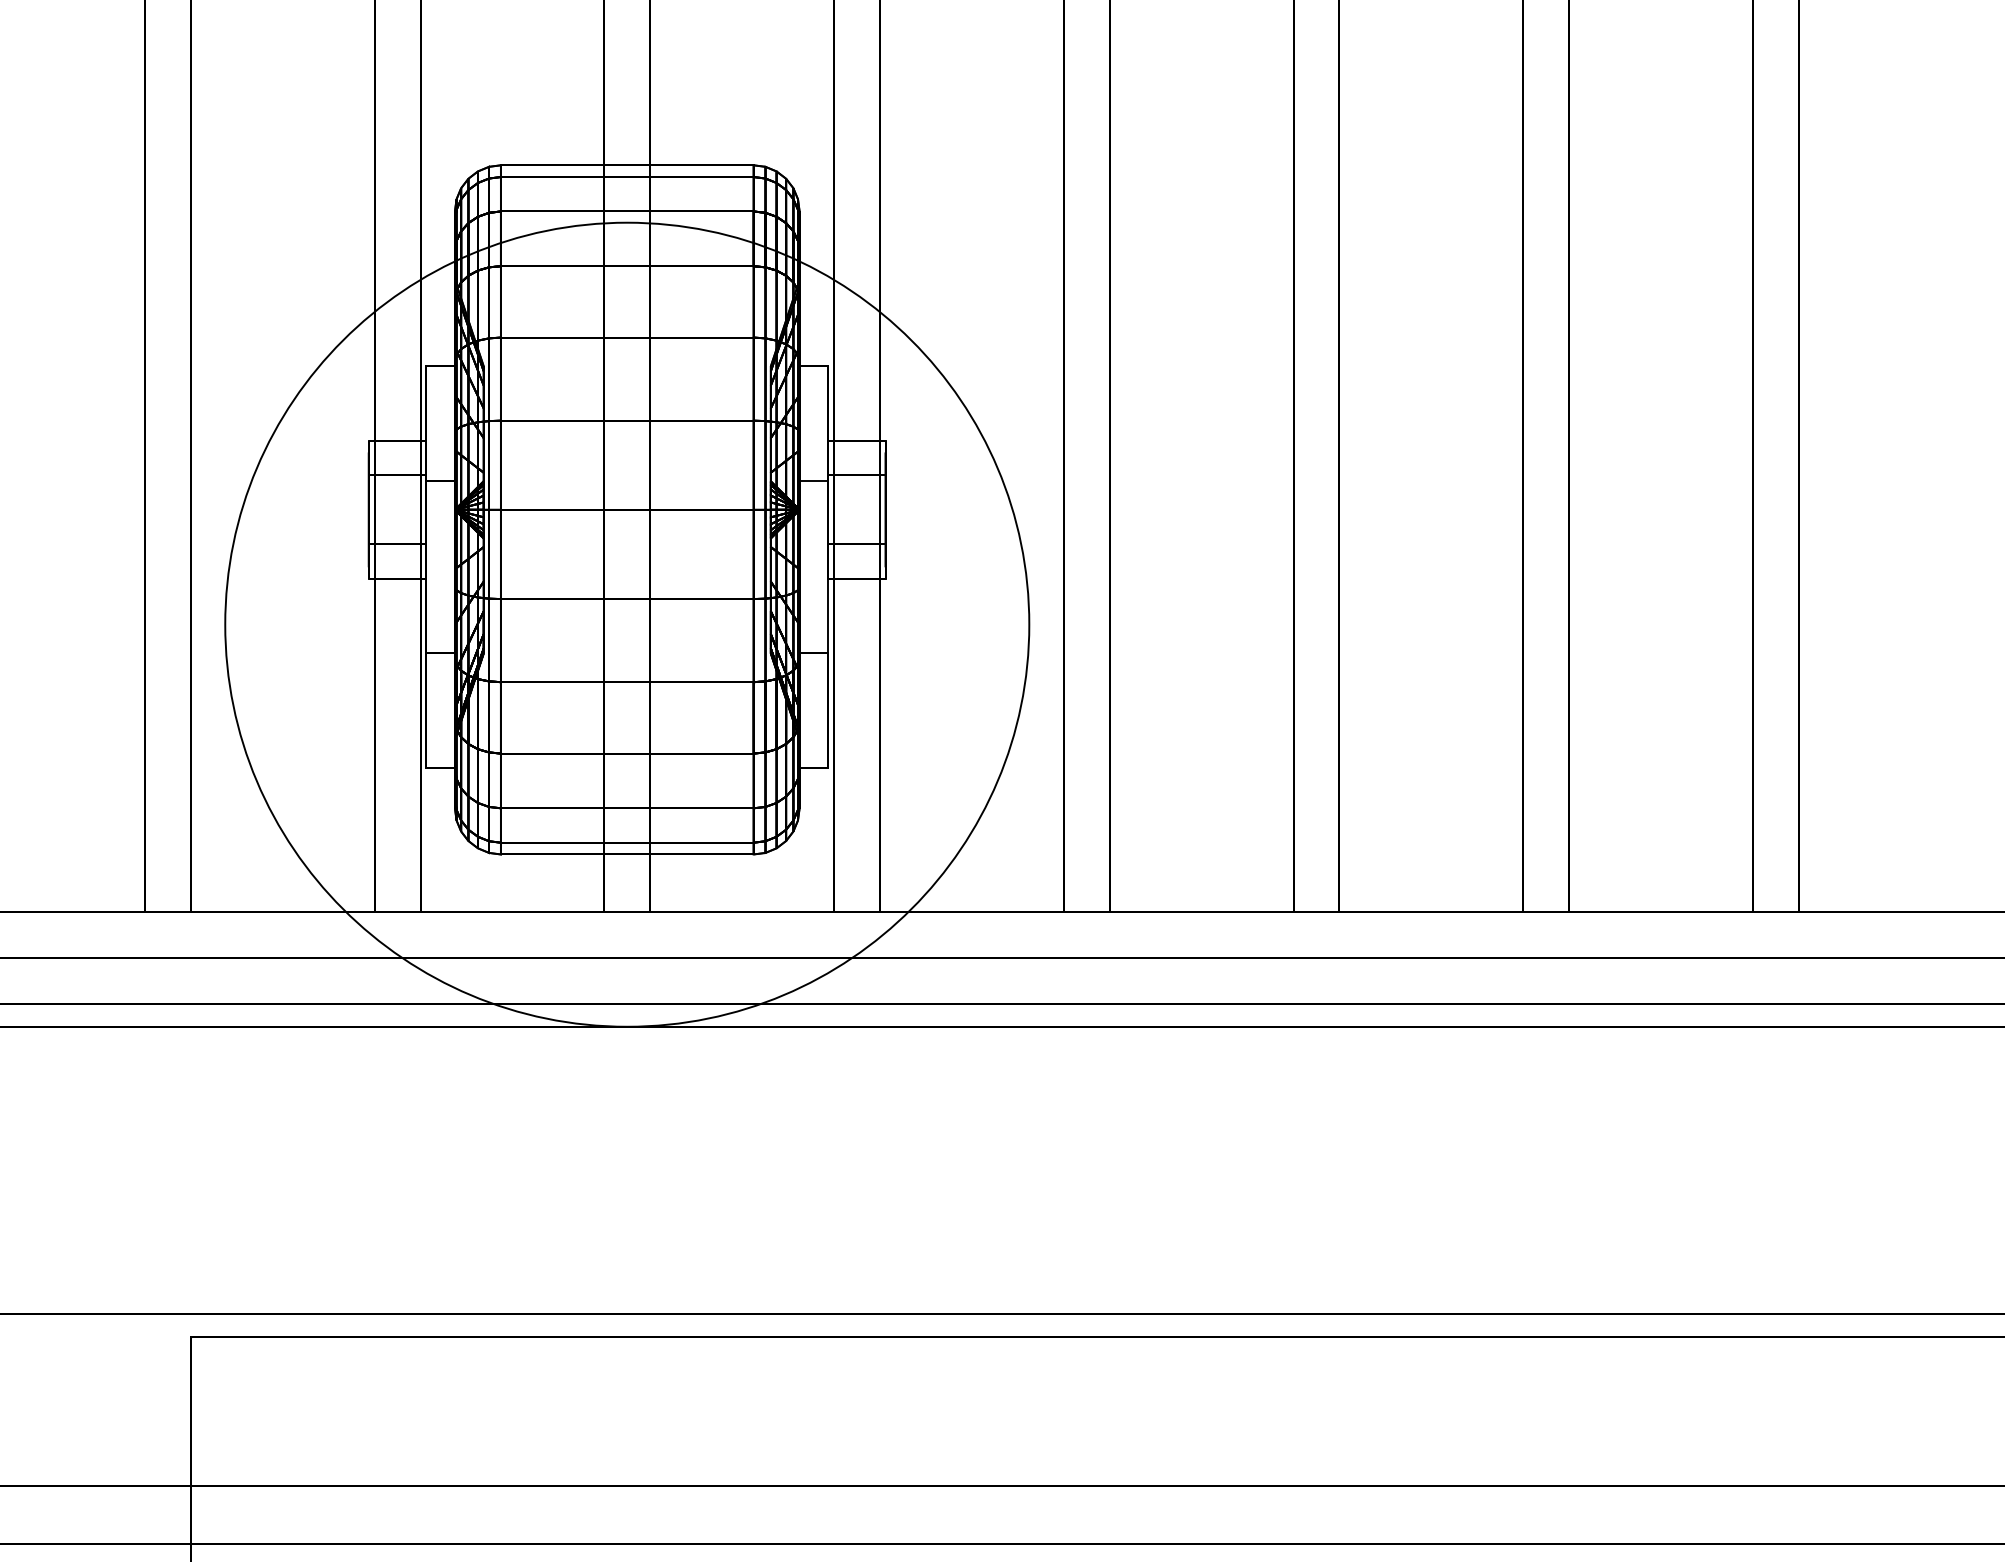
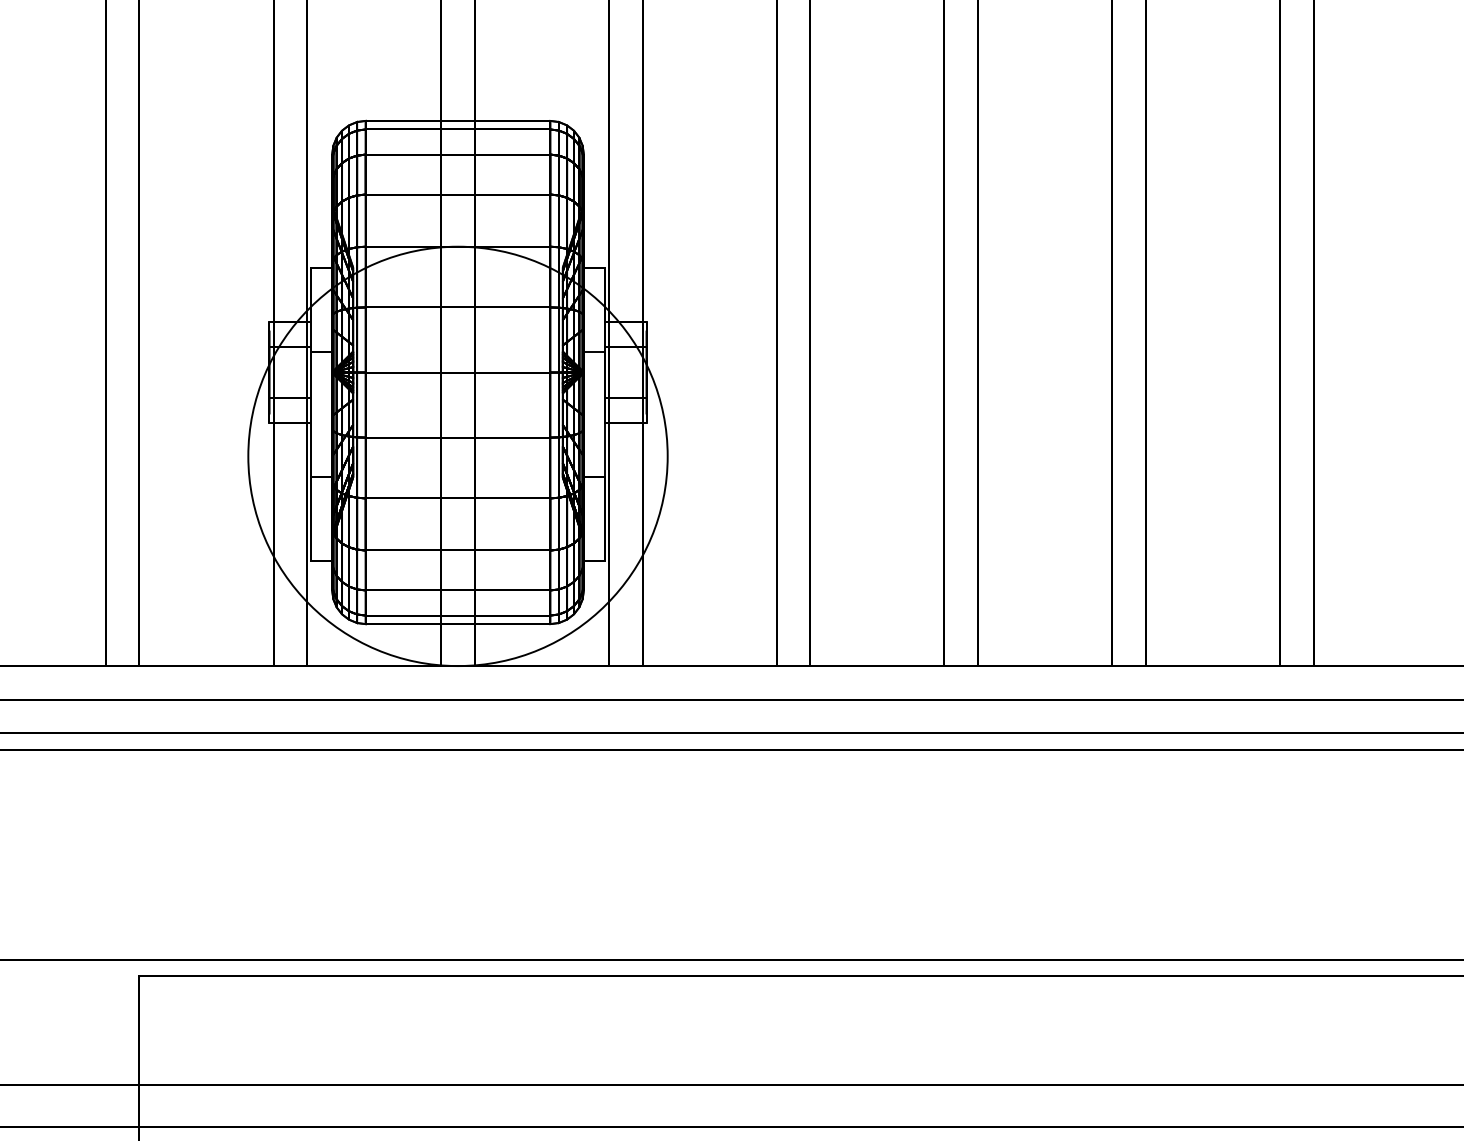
circle: (627, 624) -> (458, 456), size x0.71

